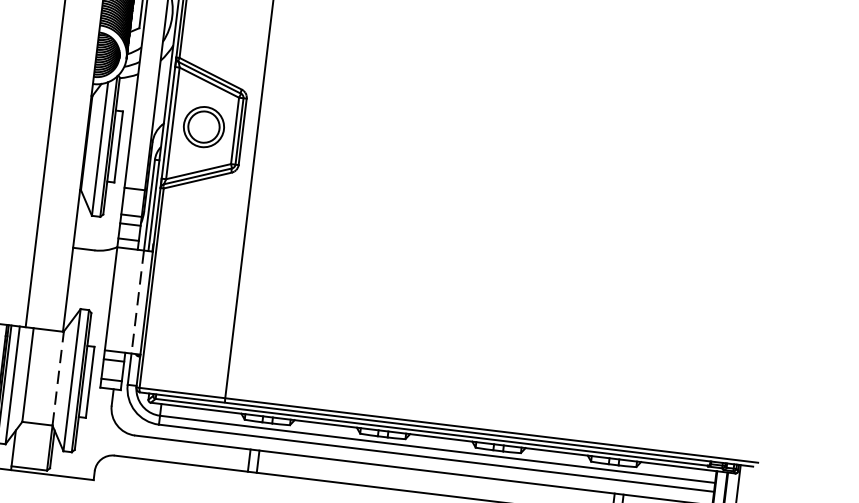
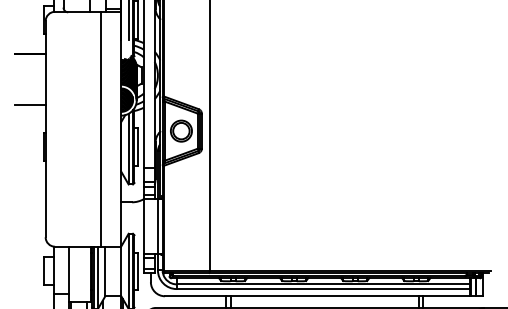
line: (136, 303) -> (157, 227), dashed -> solid
line: (58, 378) -> (121, 271), dashed -> solid

